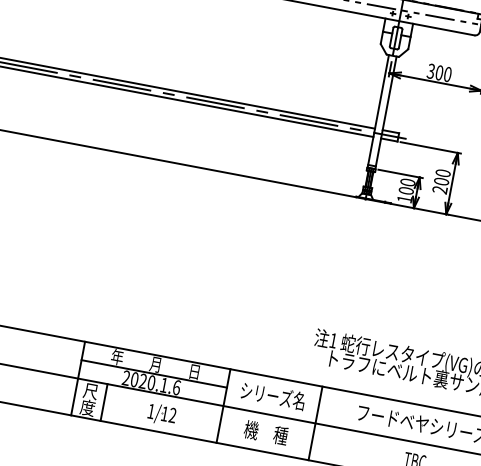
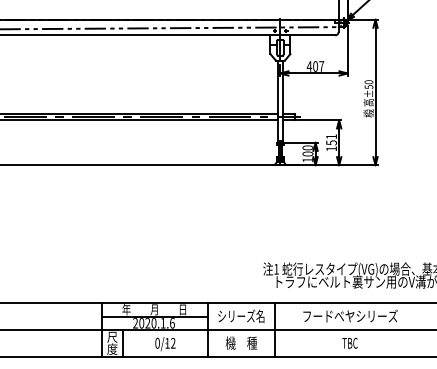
text: (439, 72) -> (315, 66), 300 -> 407
text: (441, 181) -> (331, 142), 200 -> 151
text: (151, 410) -> (157, 342), 1/12 -> 0/12

